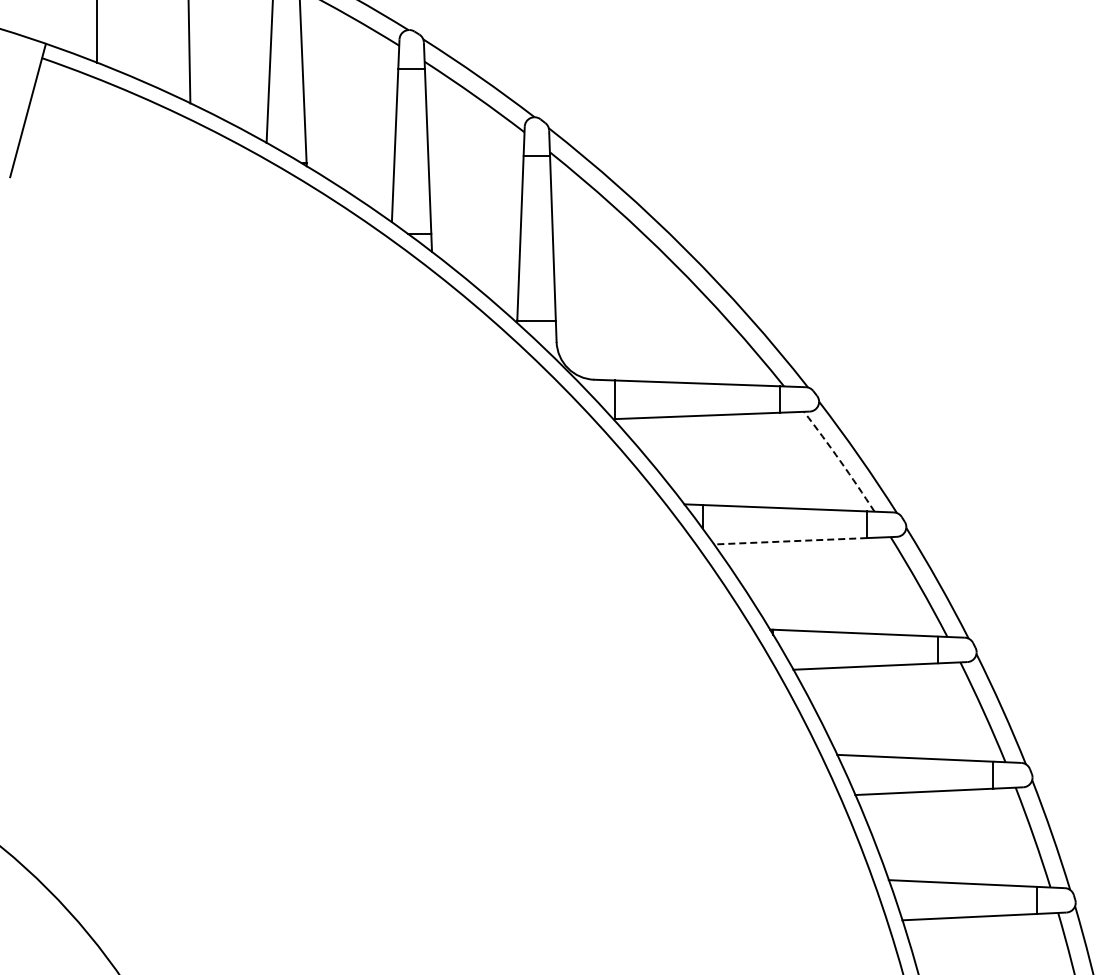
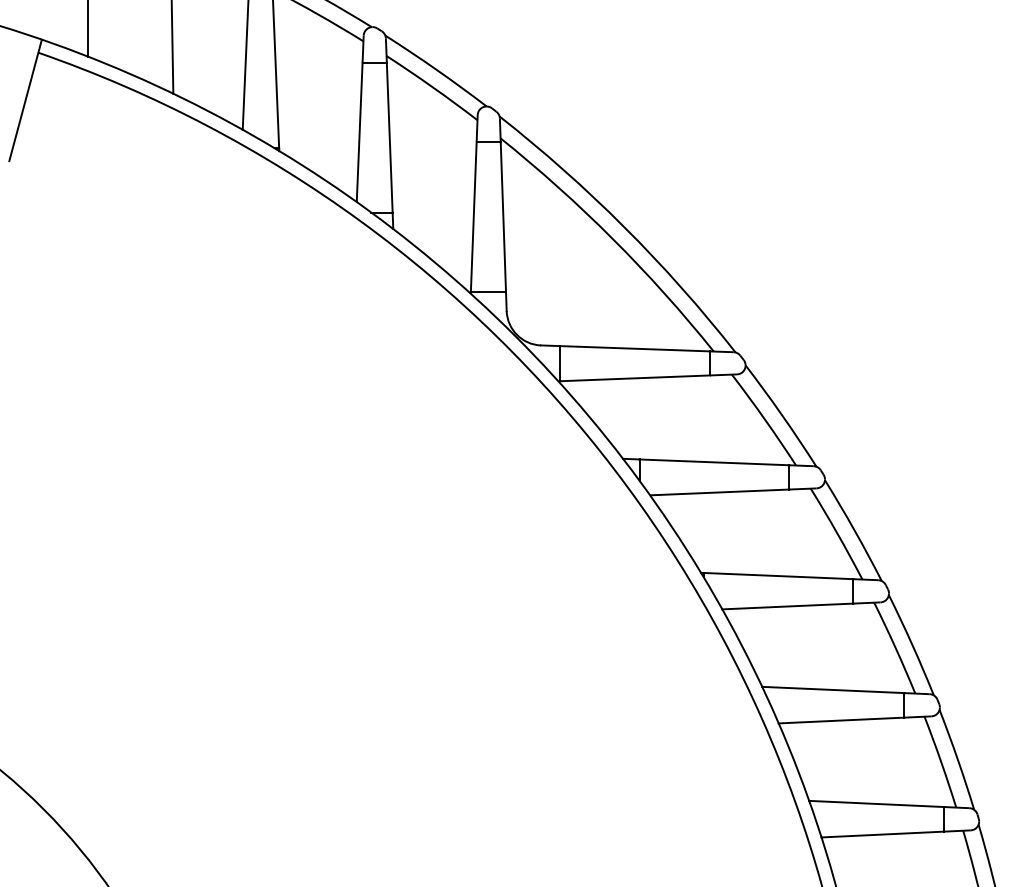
arc: (840, 461) -> (765, 419), dashed -> solid
line: (790, 541) -> (719, 492), dashed -> solid

